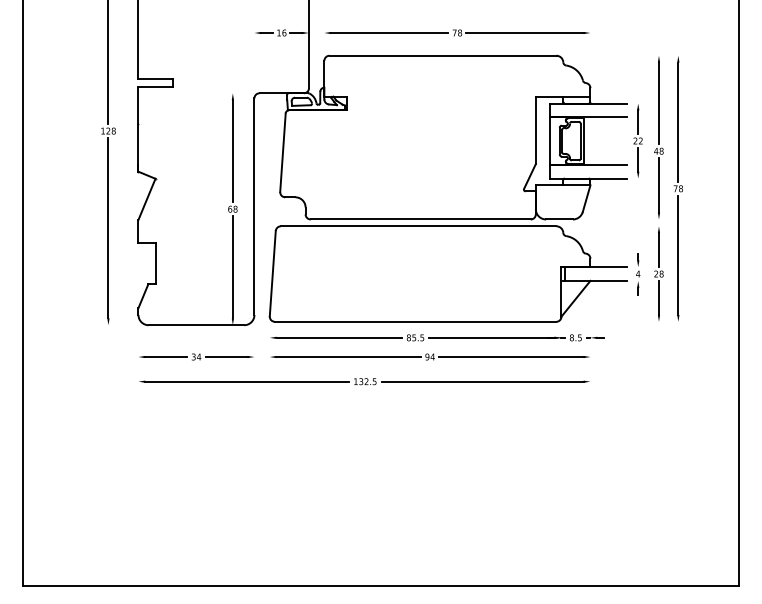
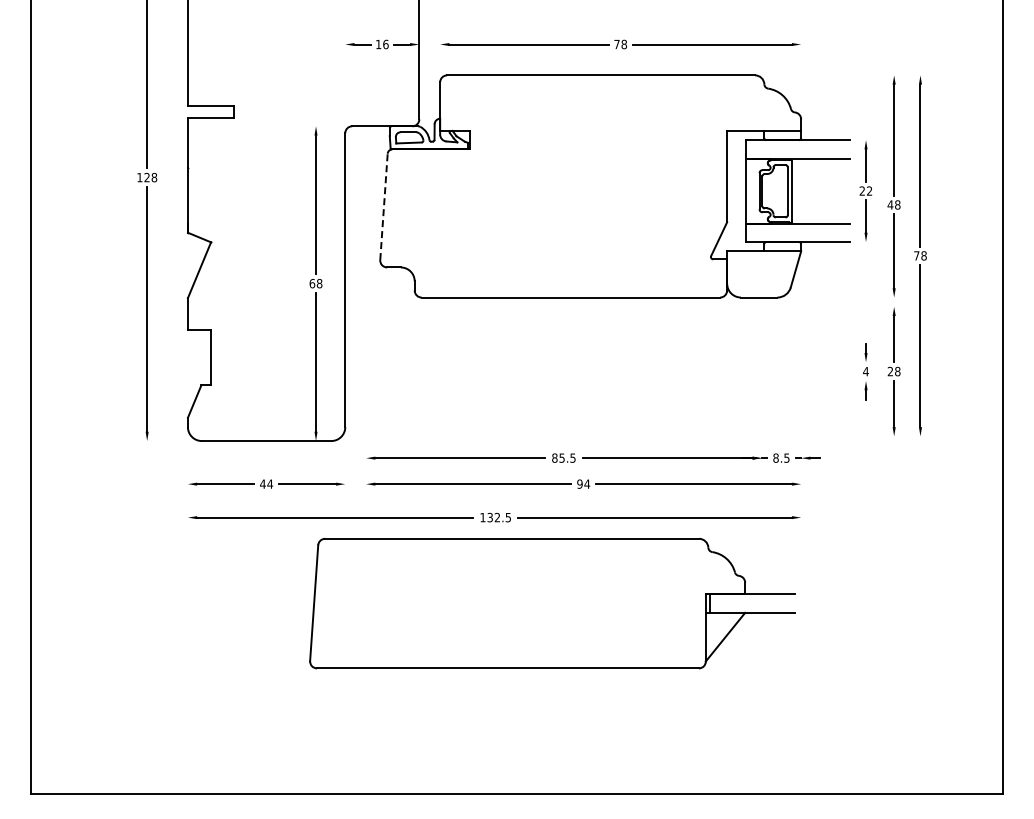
line: (283, 152) -> (384, 206), solid -> dashed
part: (448, 273) -> (552, 603), moved
text: (193, 356) -> (262, 483), 34 -> 44

